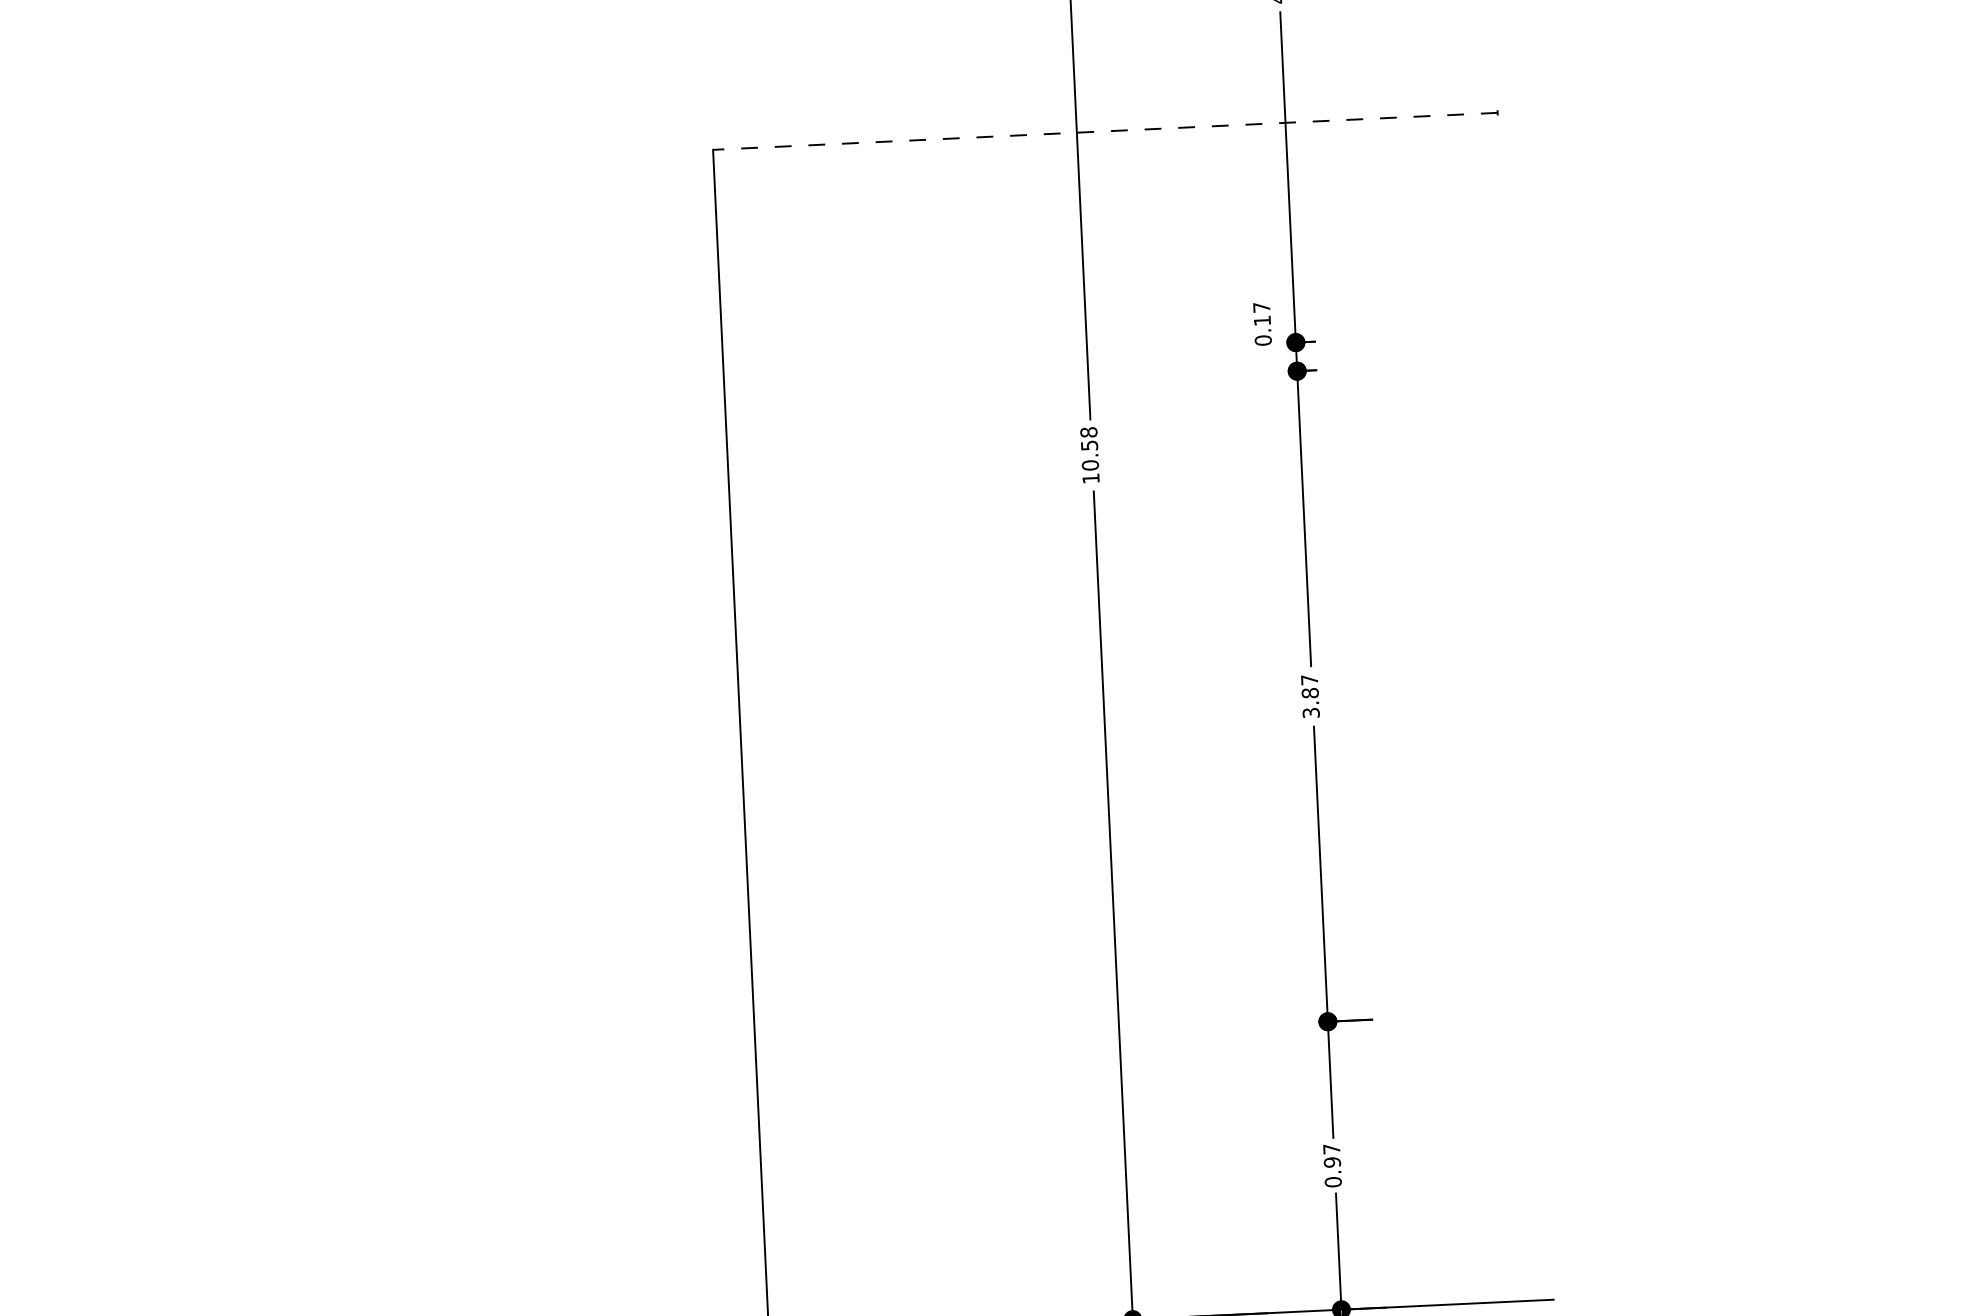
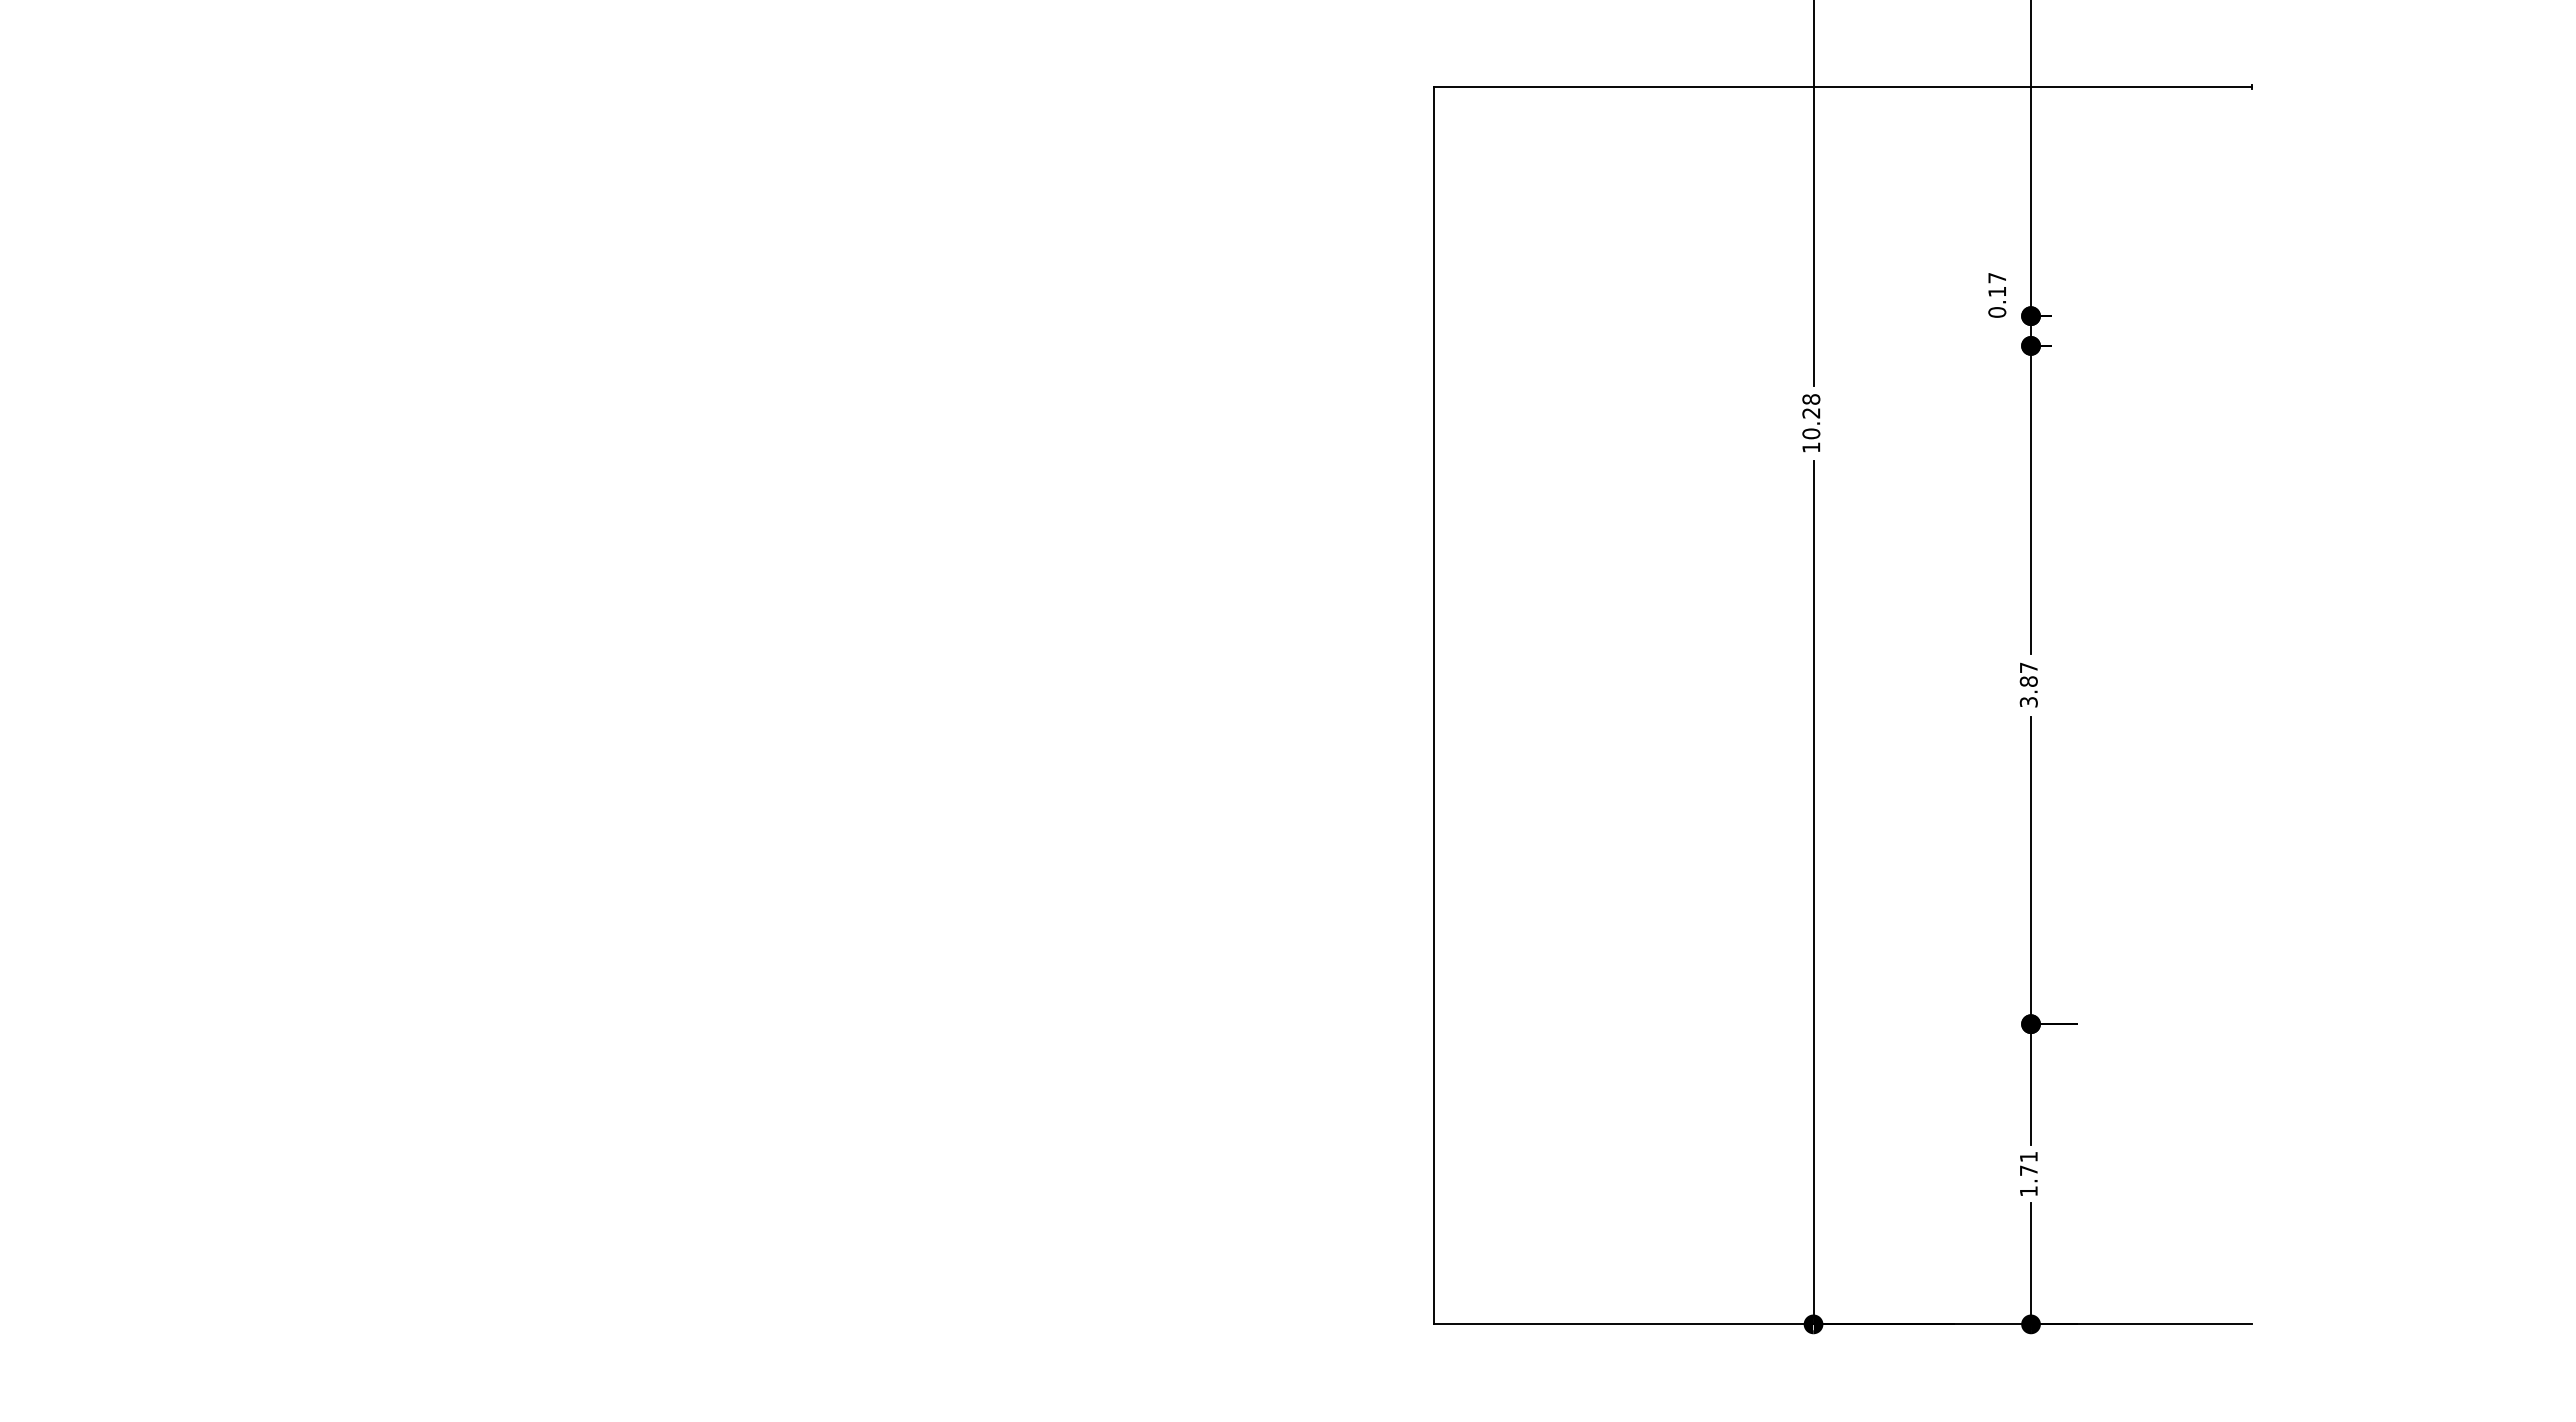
line: (1105, 131) -> (1843, 87), dashed -> solid
text: (1089, 445) -> (1811, 413), 10.58 -> 10.28
text: (1332, 1166) -> (2028, 1174), 0.97 -> 1.71

